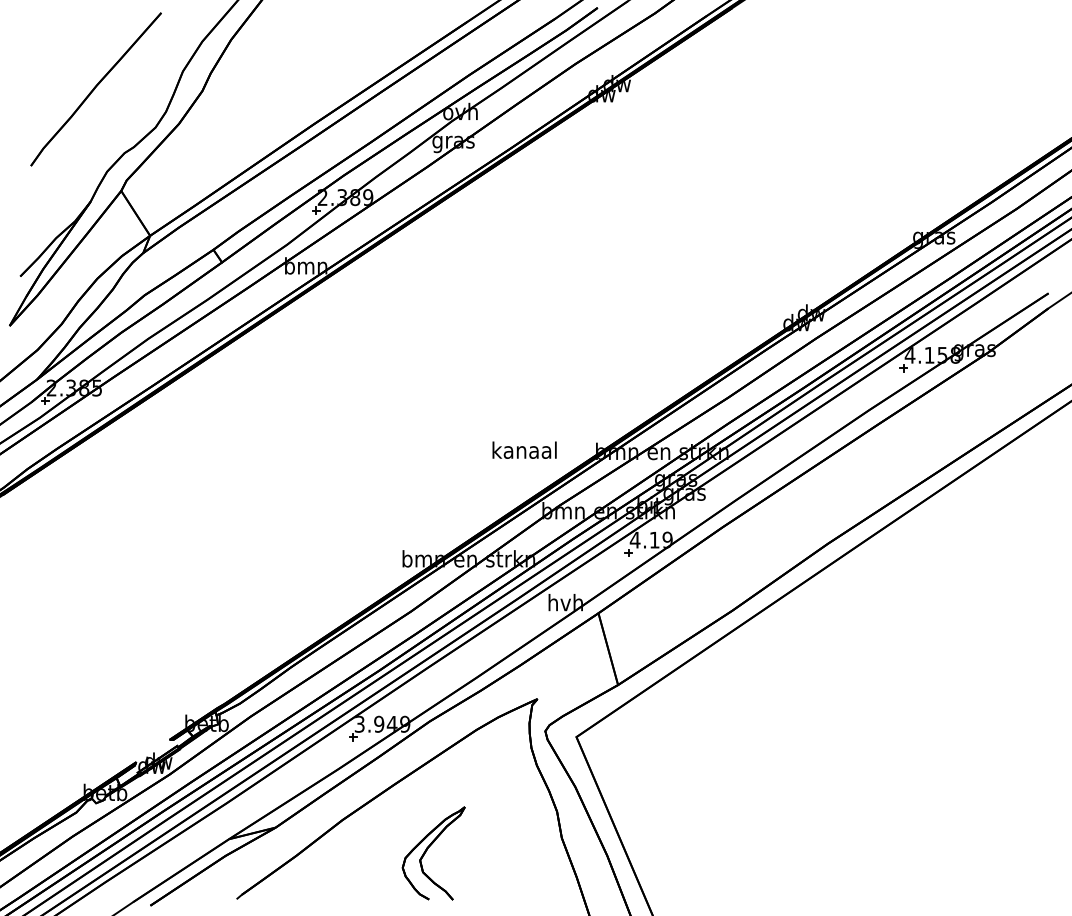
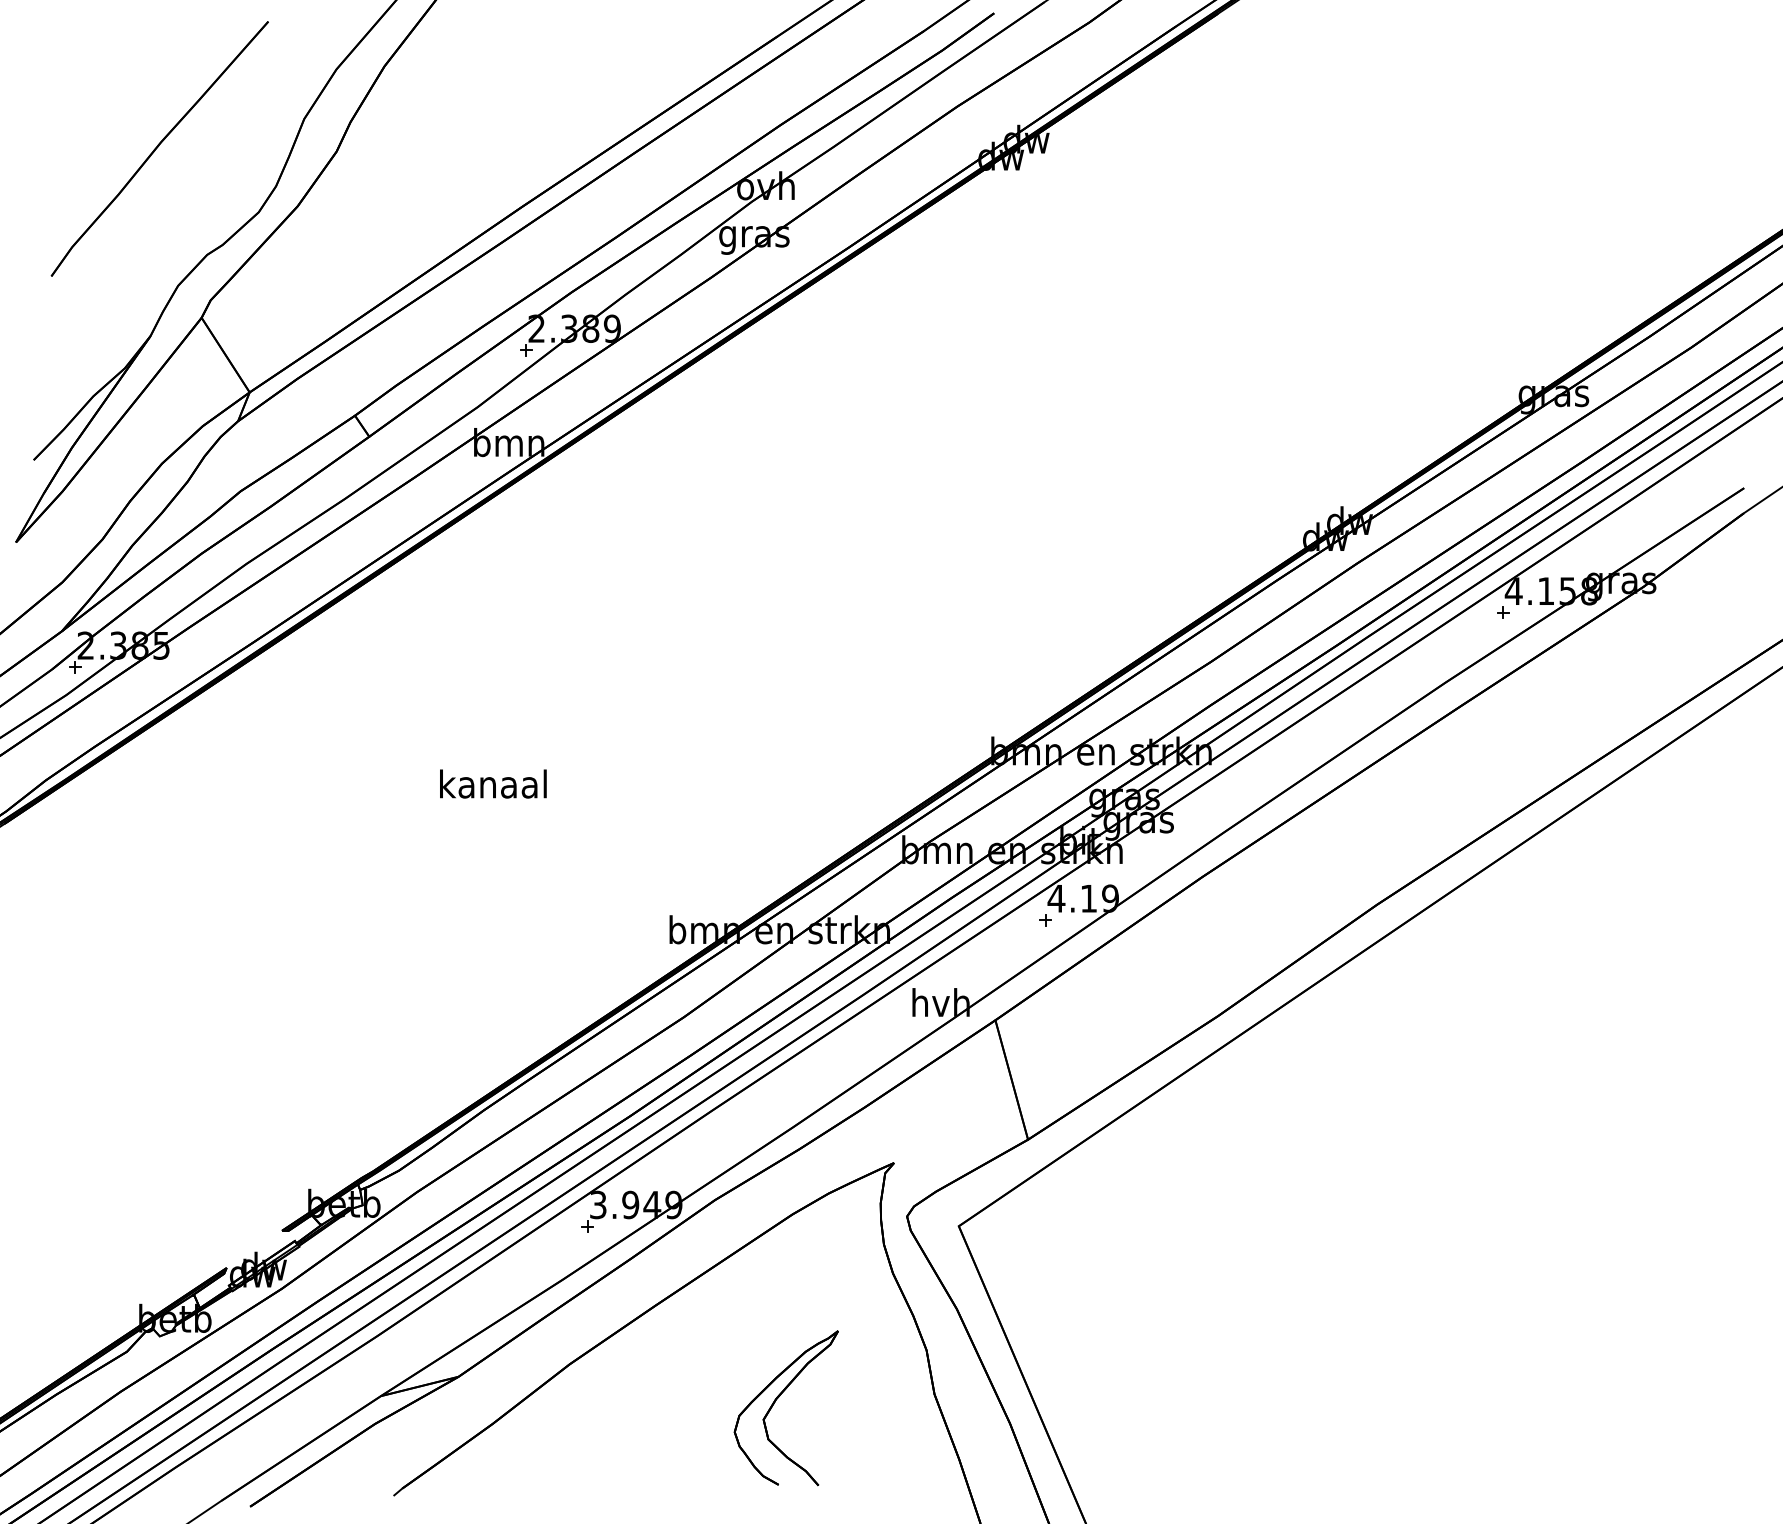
text: (524, 449) -> (493, 782), moved
part: (427, 850) -> (775, 1403), moved

